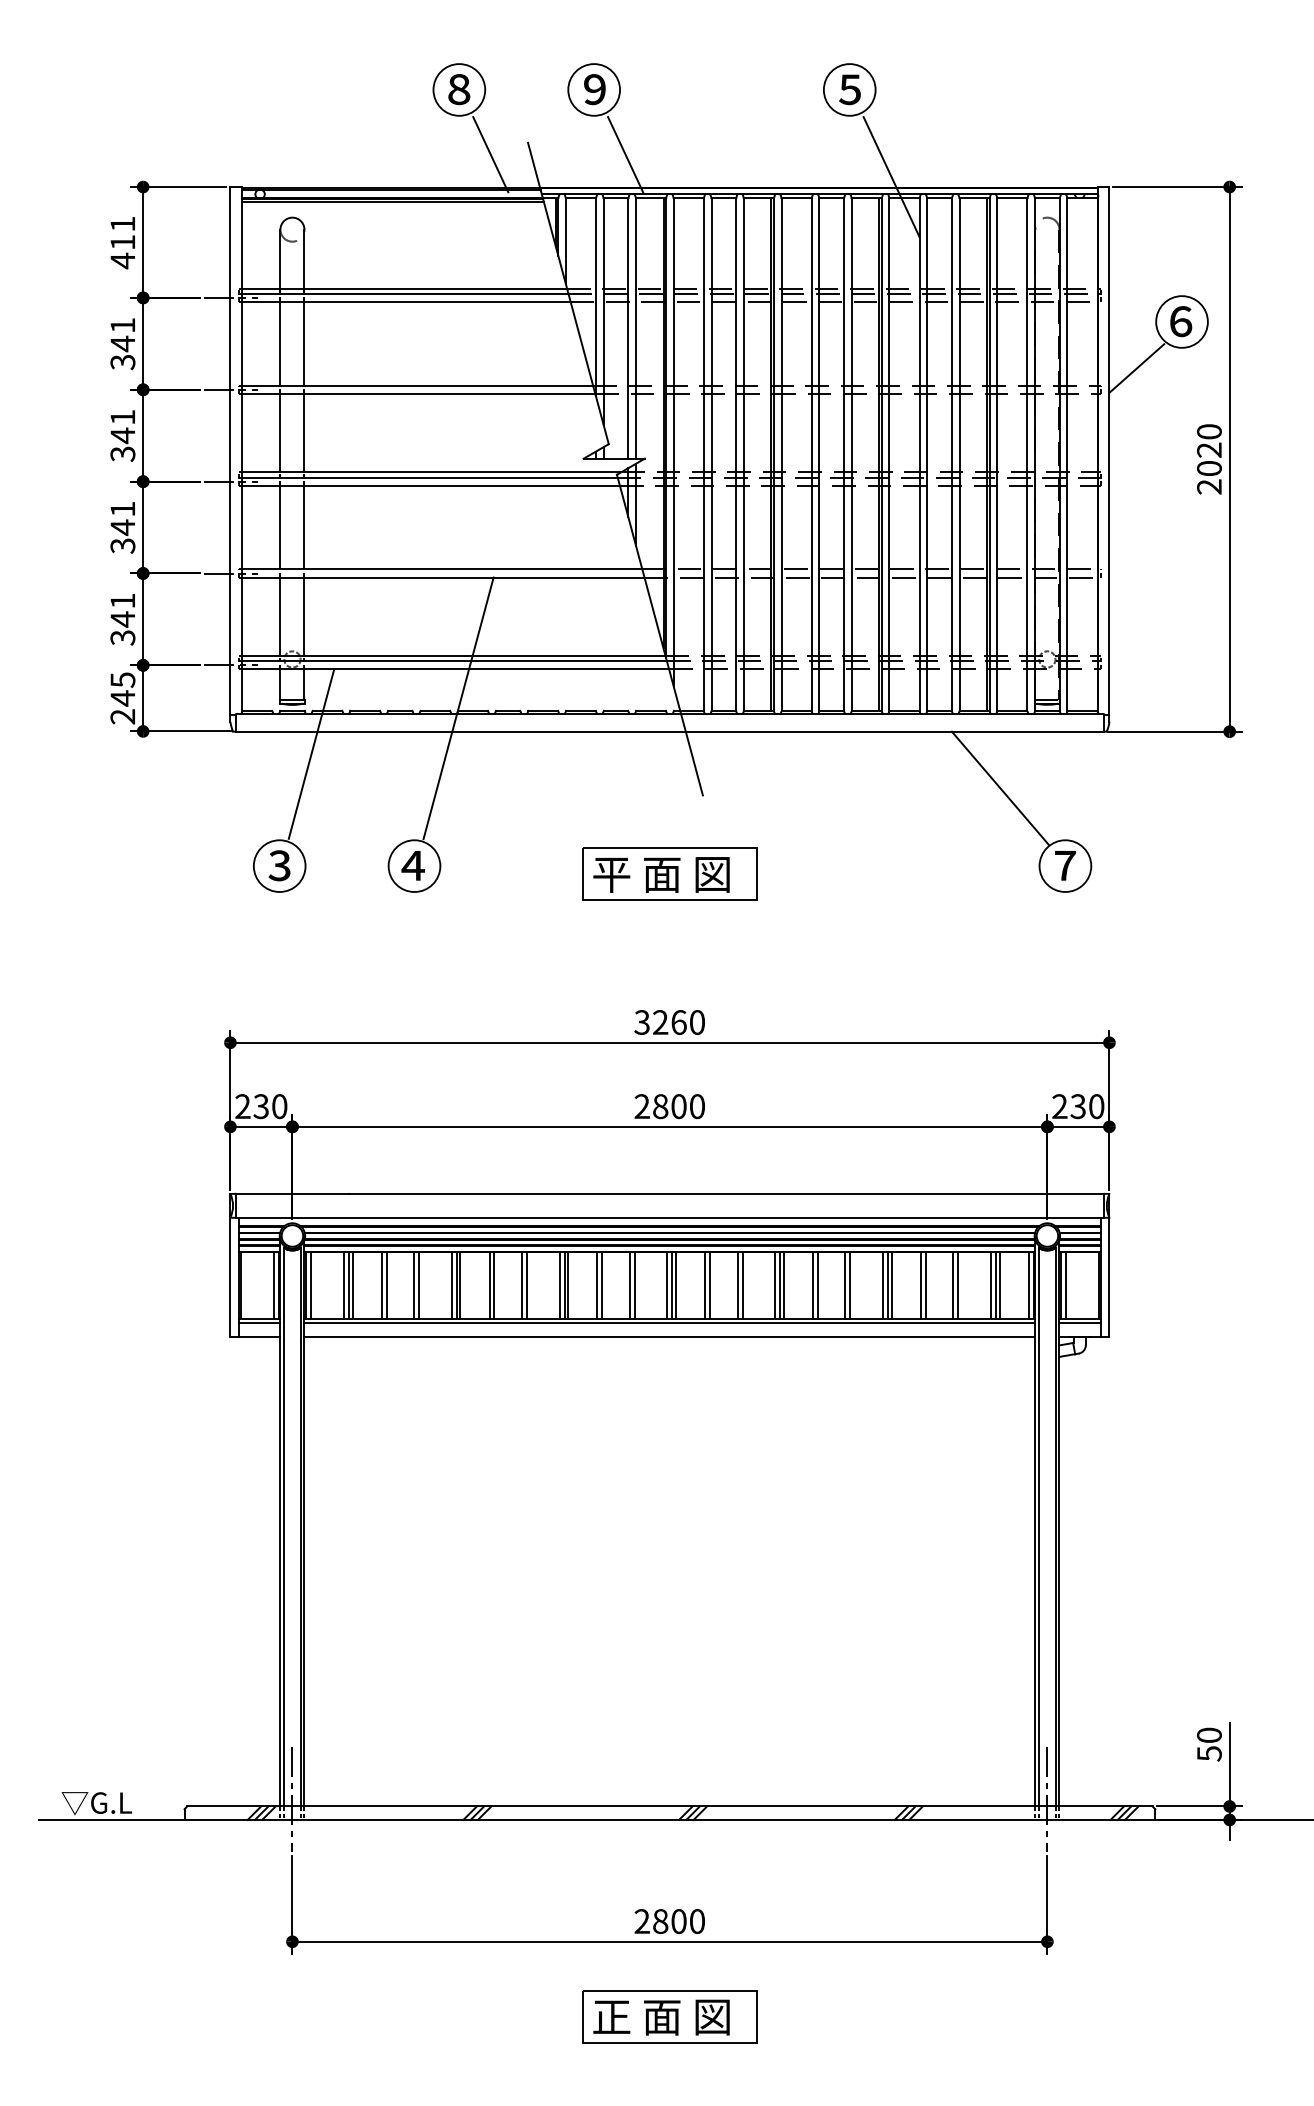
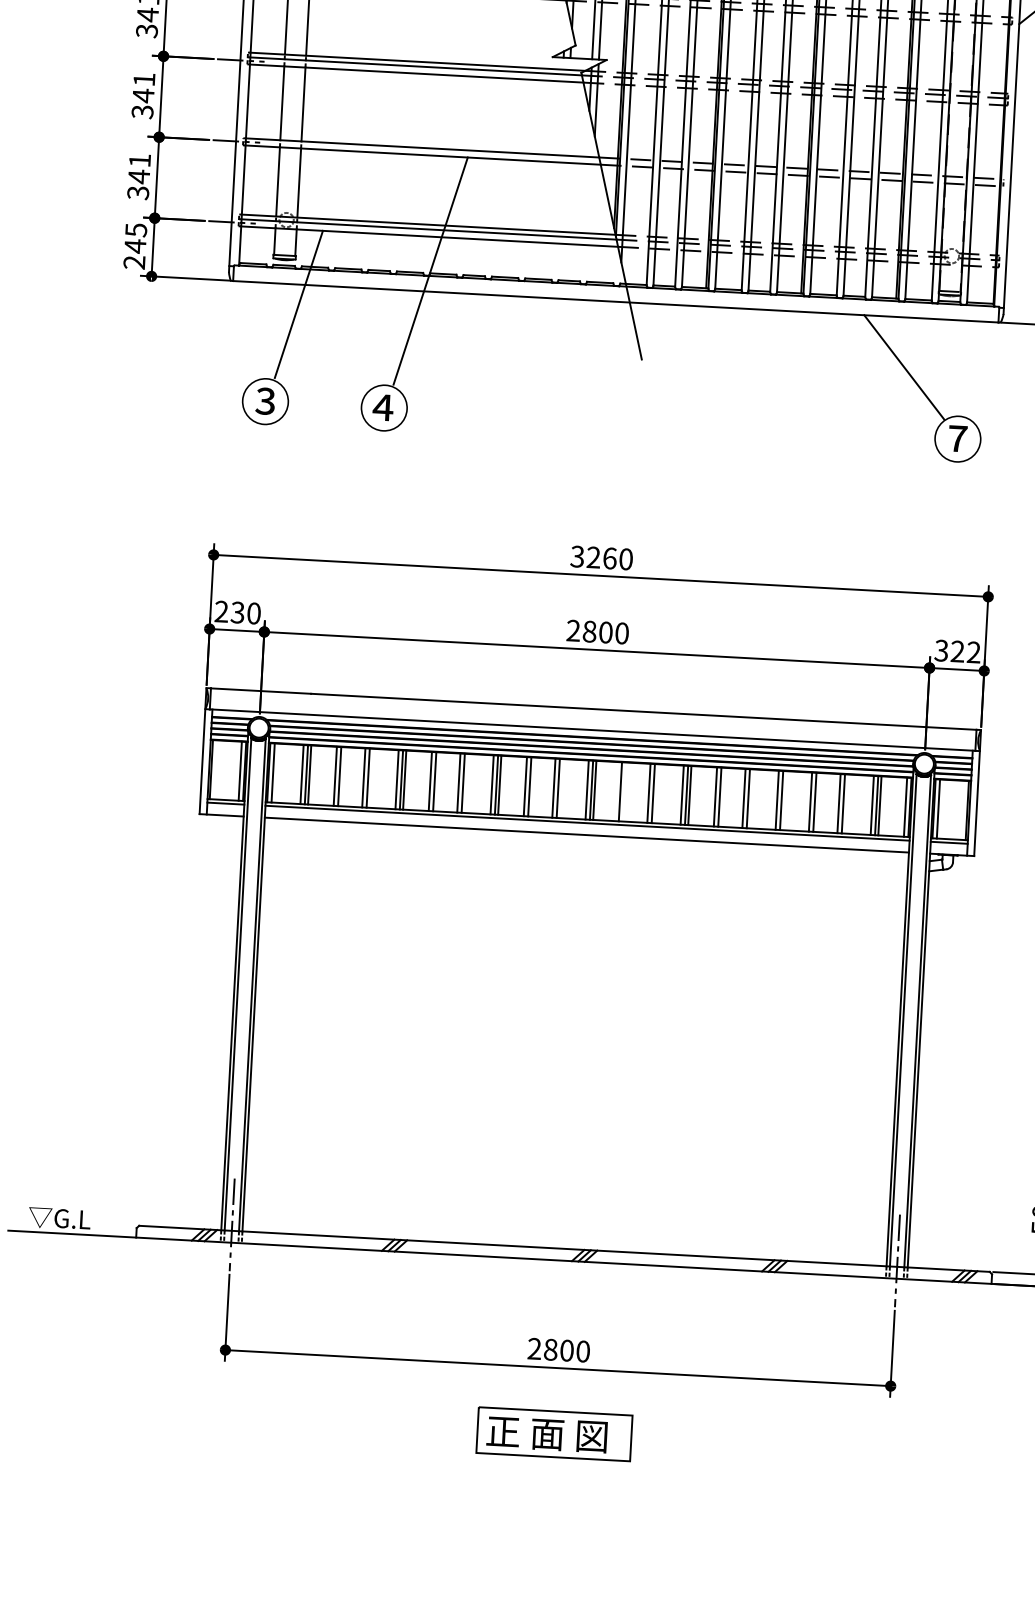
part: (669, 873) -> (608, 426), removed
text: (1078, 1106) -> (957, 651), 230 -> 322
line: (710, 1285) -> (625, 791), removed
line: (891, 1285) -> (784, 800), removed

